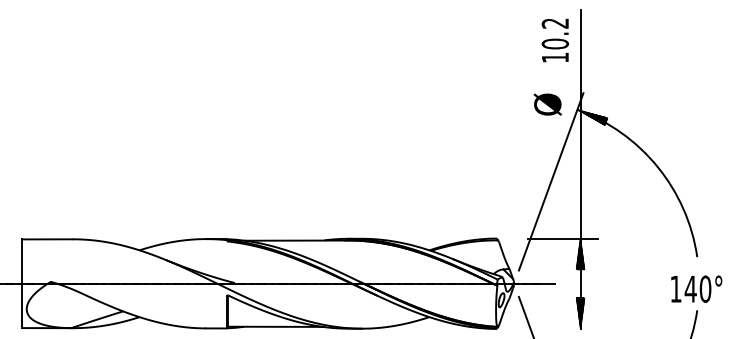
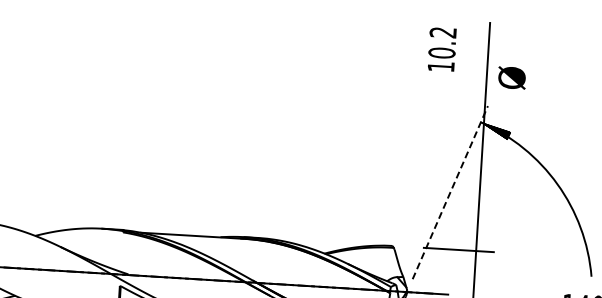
text: (554, 40) -> (441, 49), moved
text: (547, 104) -> (511, 77), moved
line: (551, 181) -> (450, 192), solid -> dashed
hatch: (580, 253) -> (475, 265), removed

